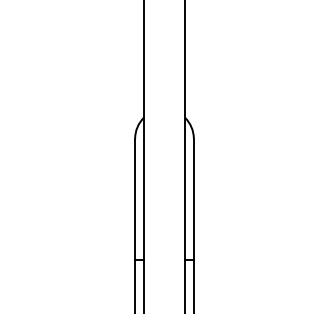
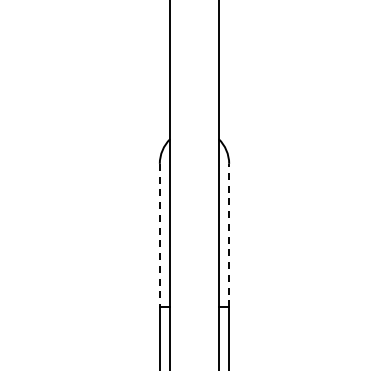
line: (134, 199) -> (159, 235), solid -> dashed
line: (194, 199) -> (229, 235), solid -> dashed

